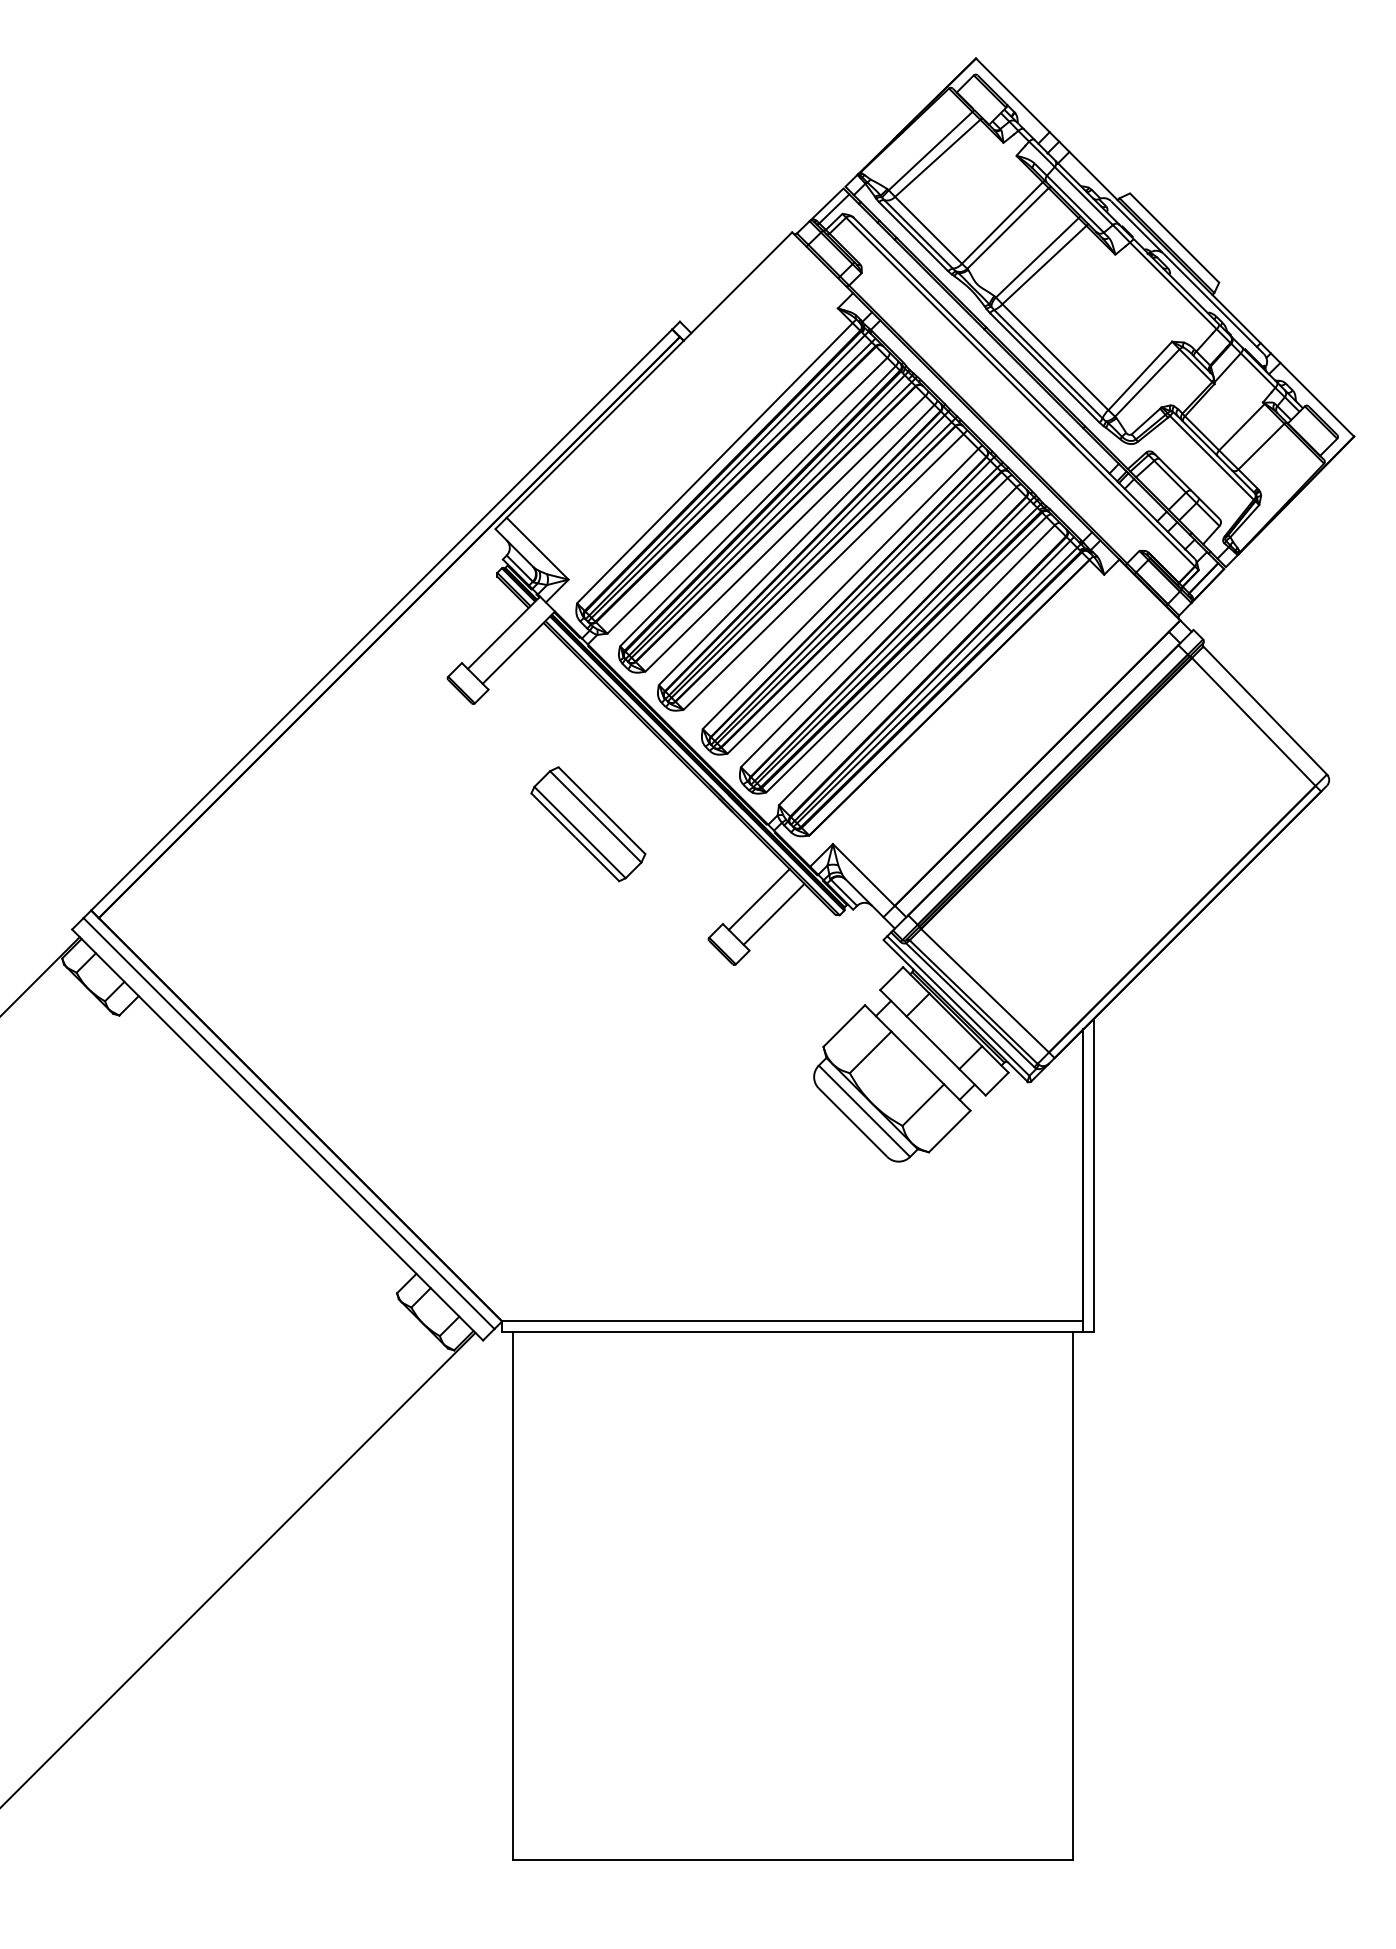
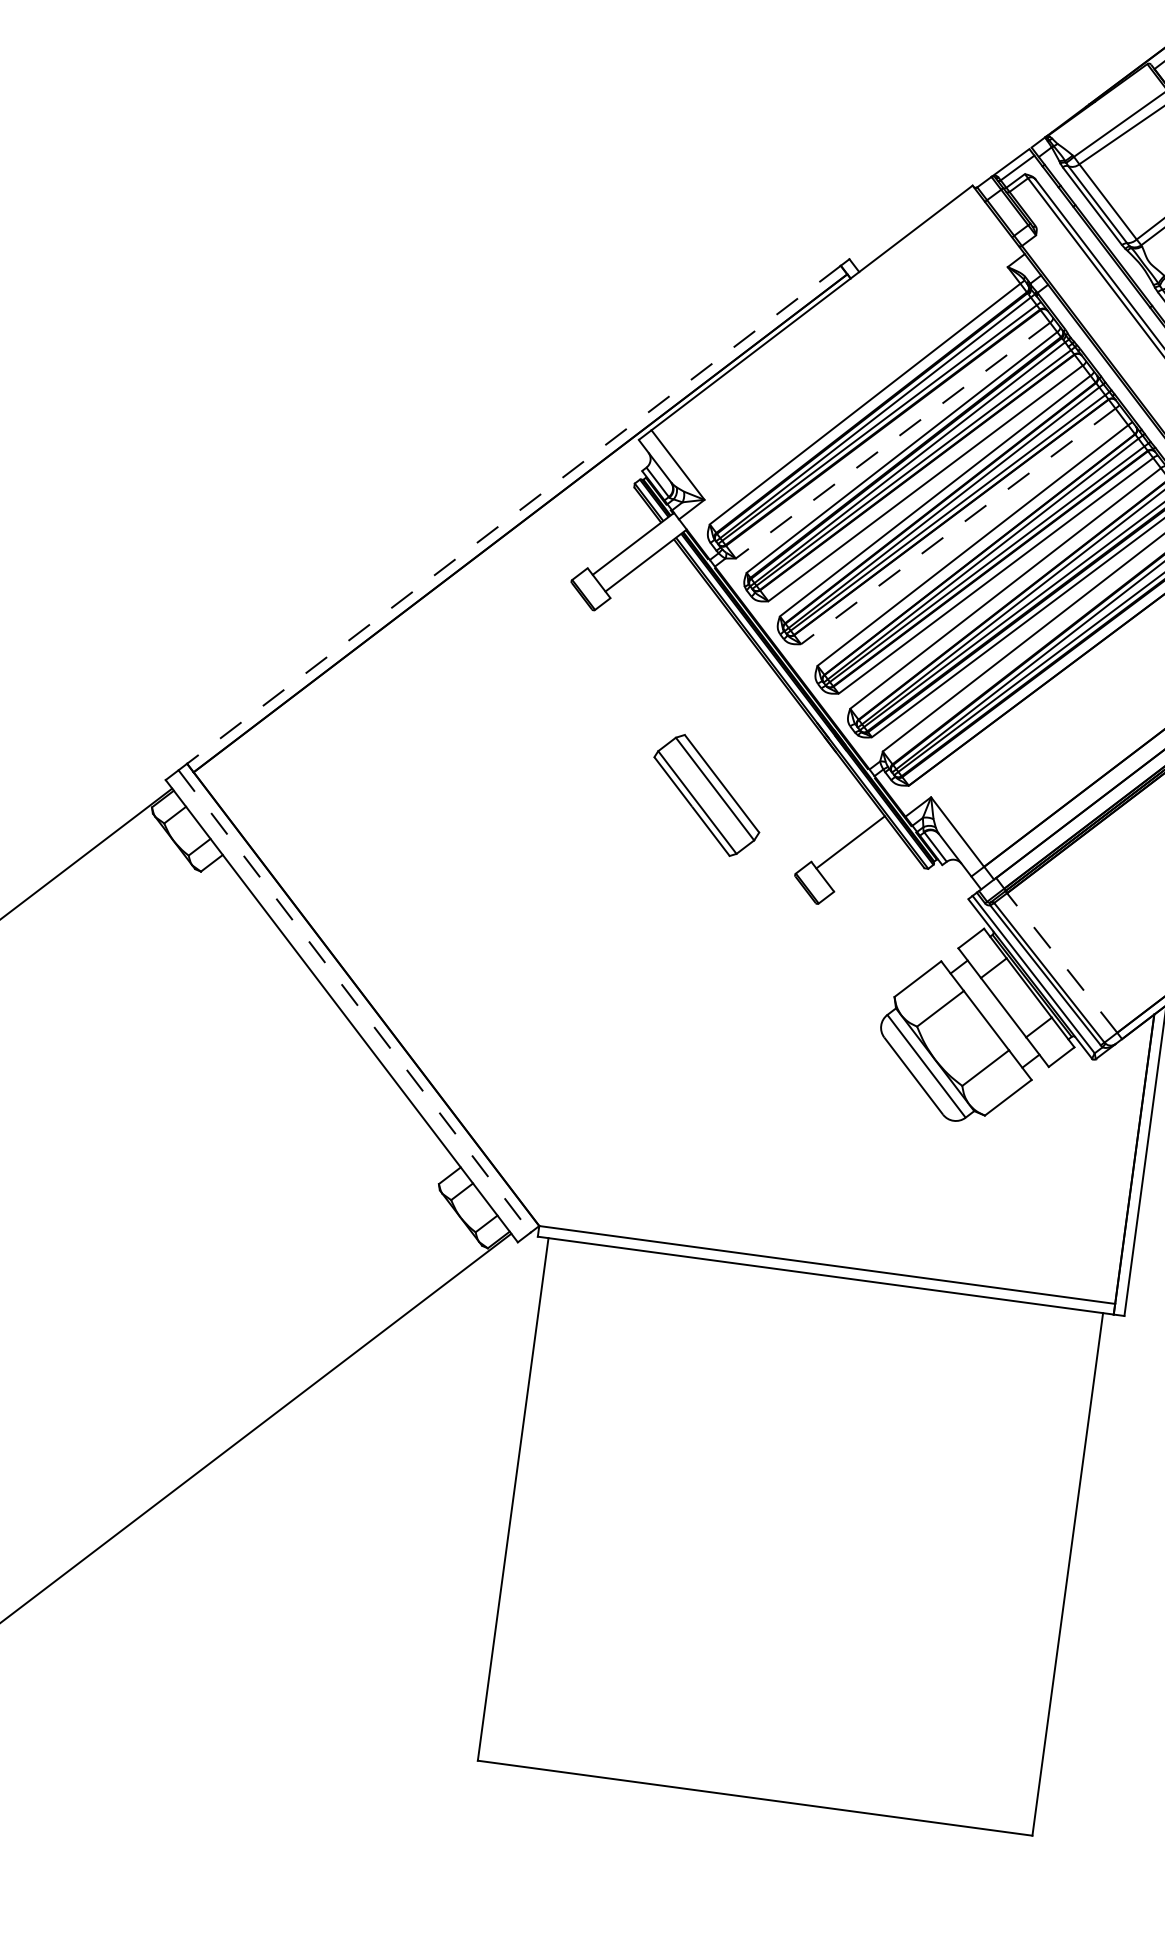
line: (747, 496) -> (892, 441), solid -> dashed
line: (823, 572) -> (958, 526), solid -> dashed
line: (381, 620) -> (513, 515), solid -> dashed
part: (588, 824) -> (706, 795), moved
line: (773, 913) -> (862, 858), removed
line: (985, 990) -> (1062, 962), solid -> dashed
line: (289, 1123) -> (355, 1001), solid -> dashed

